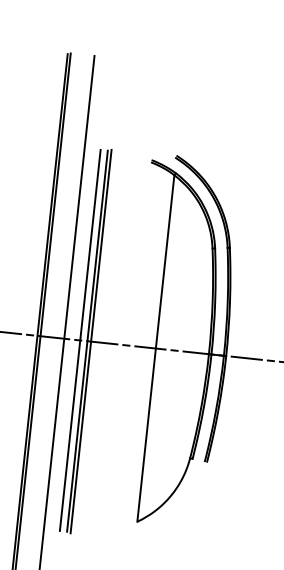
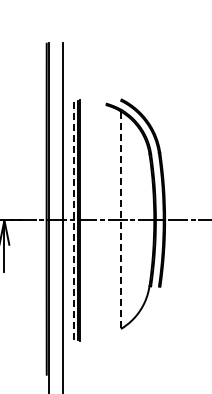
line: (80, 340) -> (73, 220), solid -> dashed
line: (155, 348) -> (120, 220), solid -> dashed

